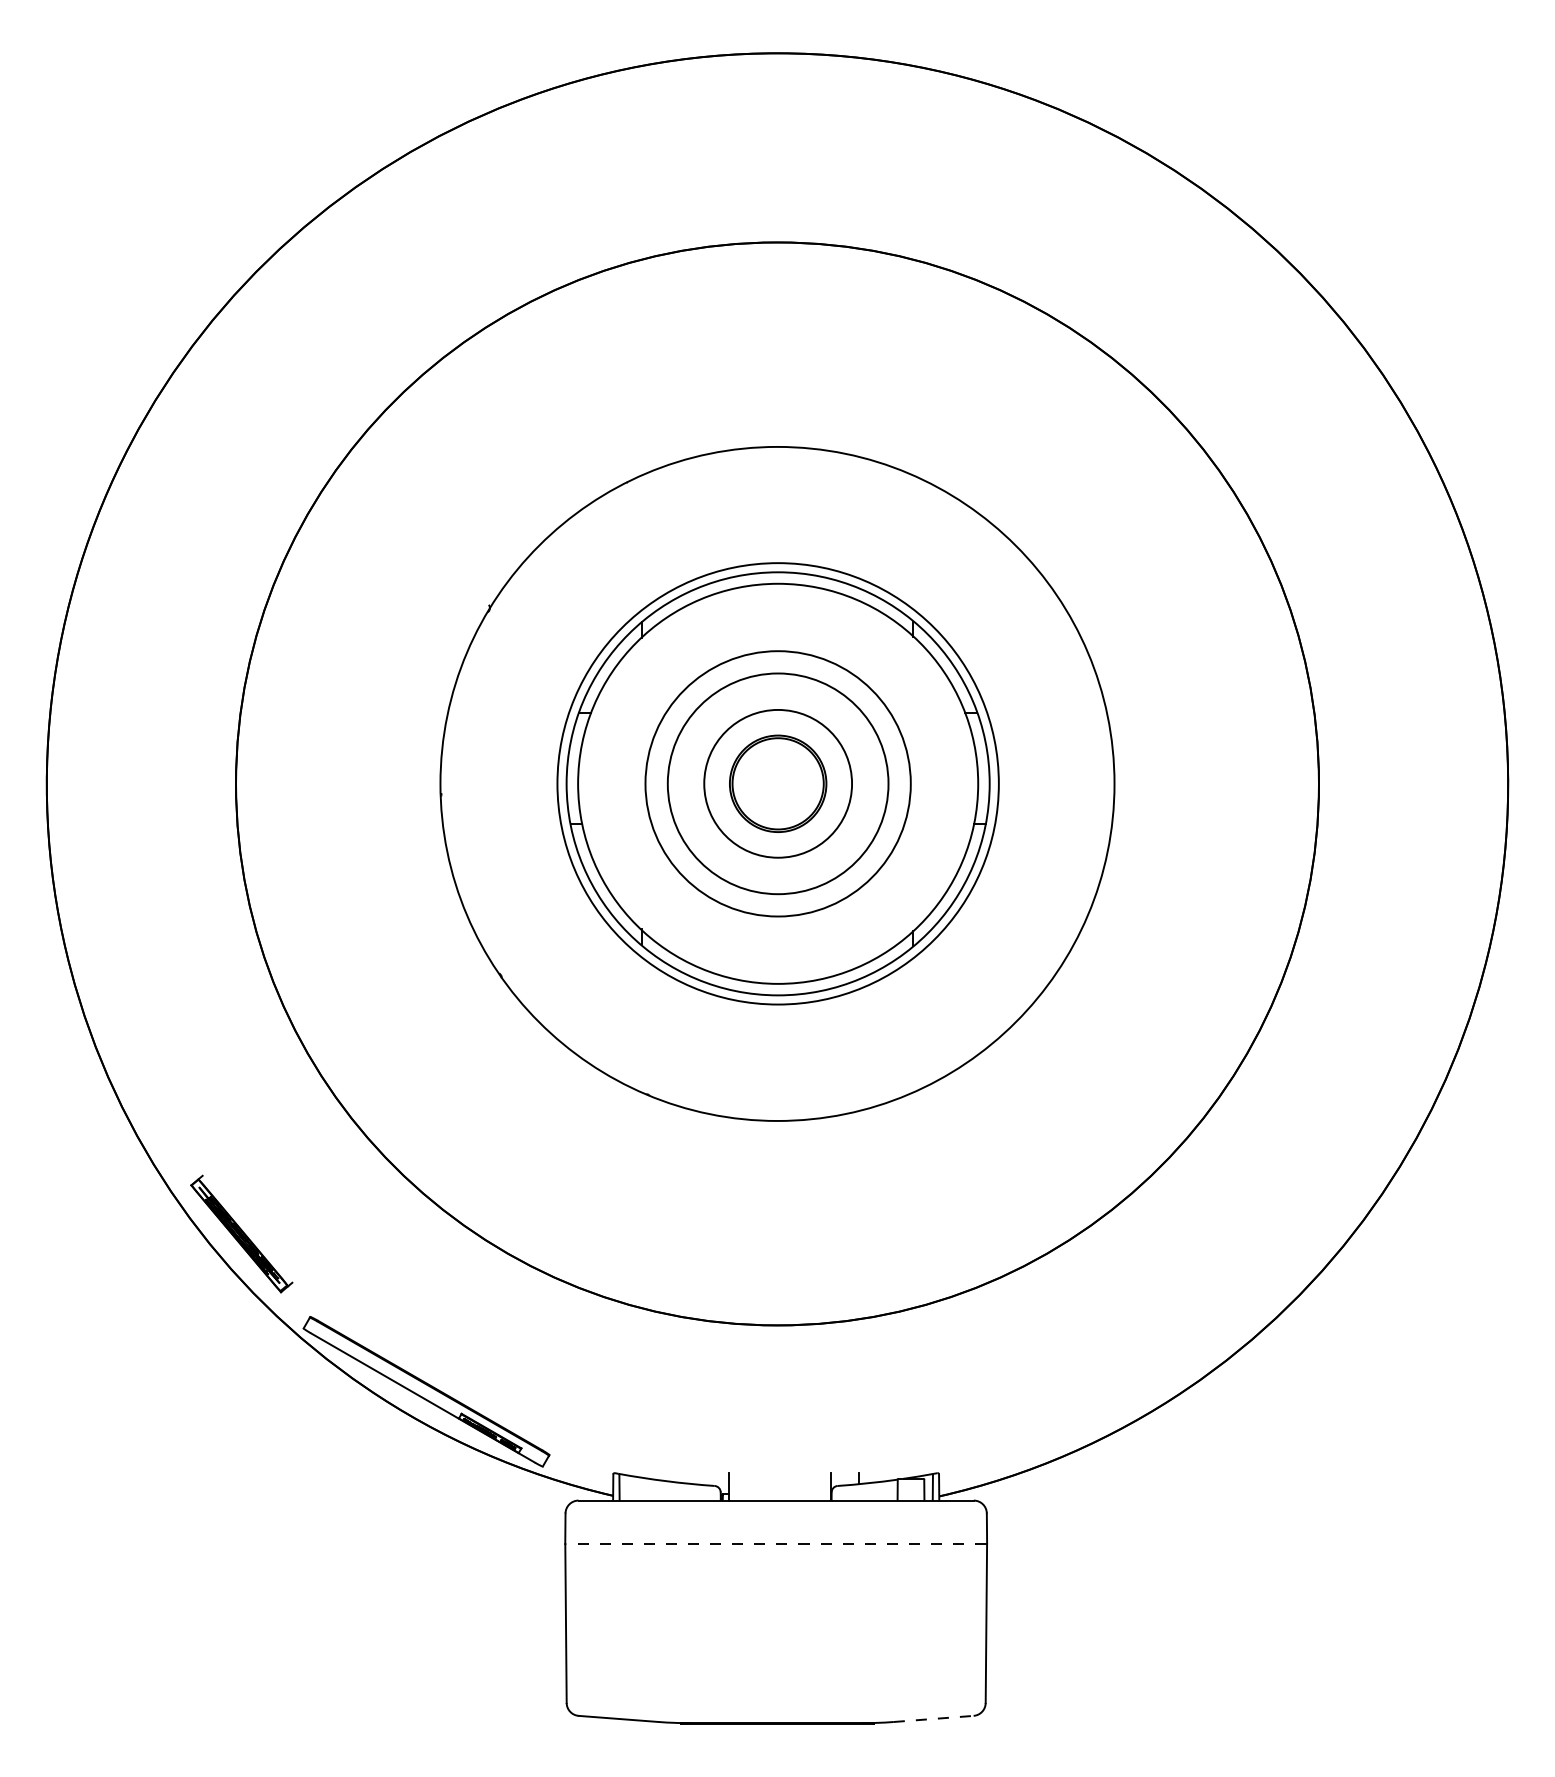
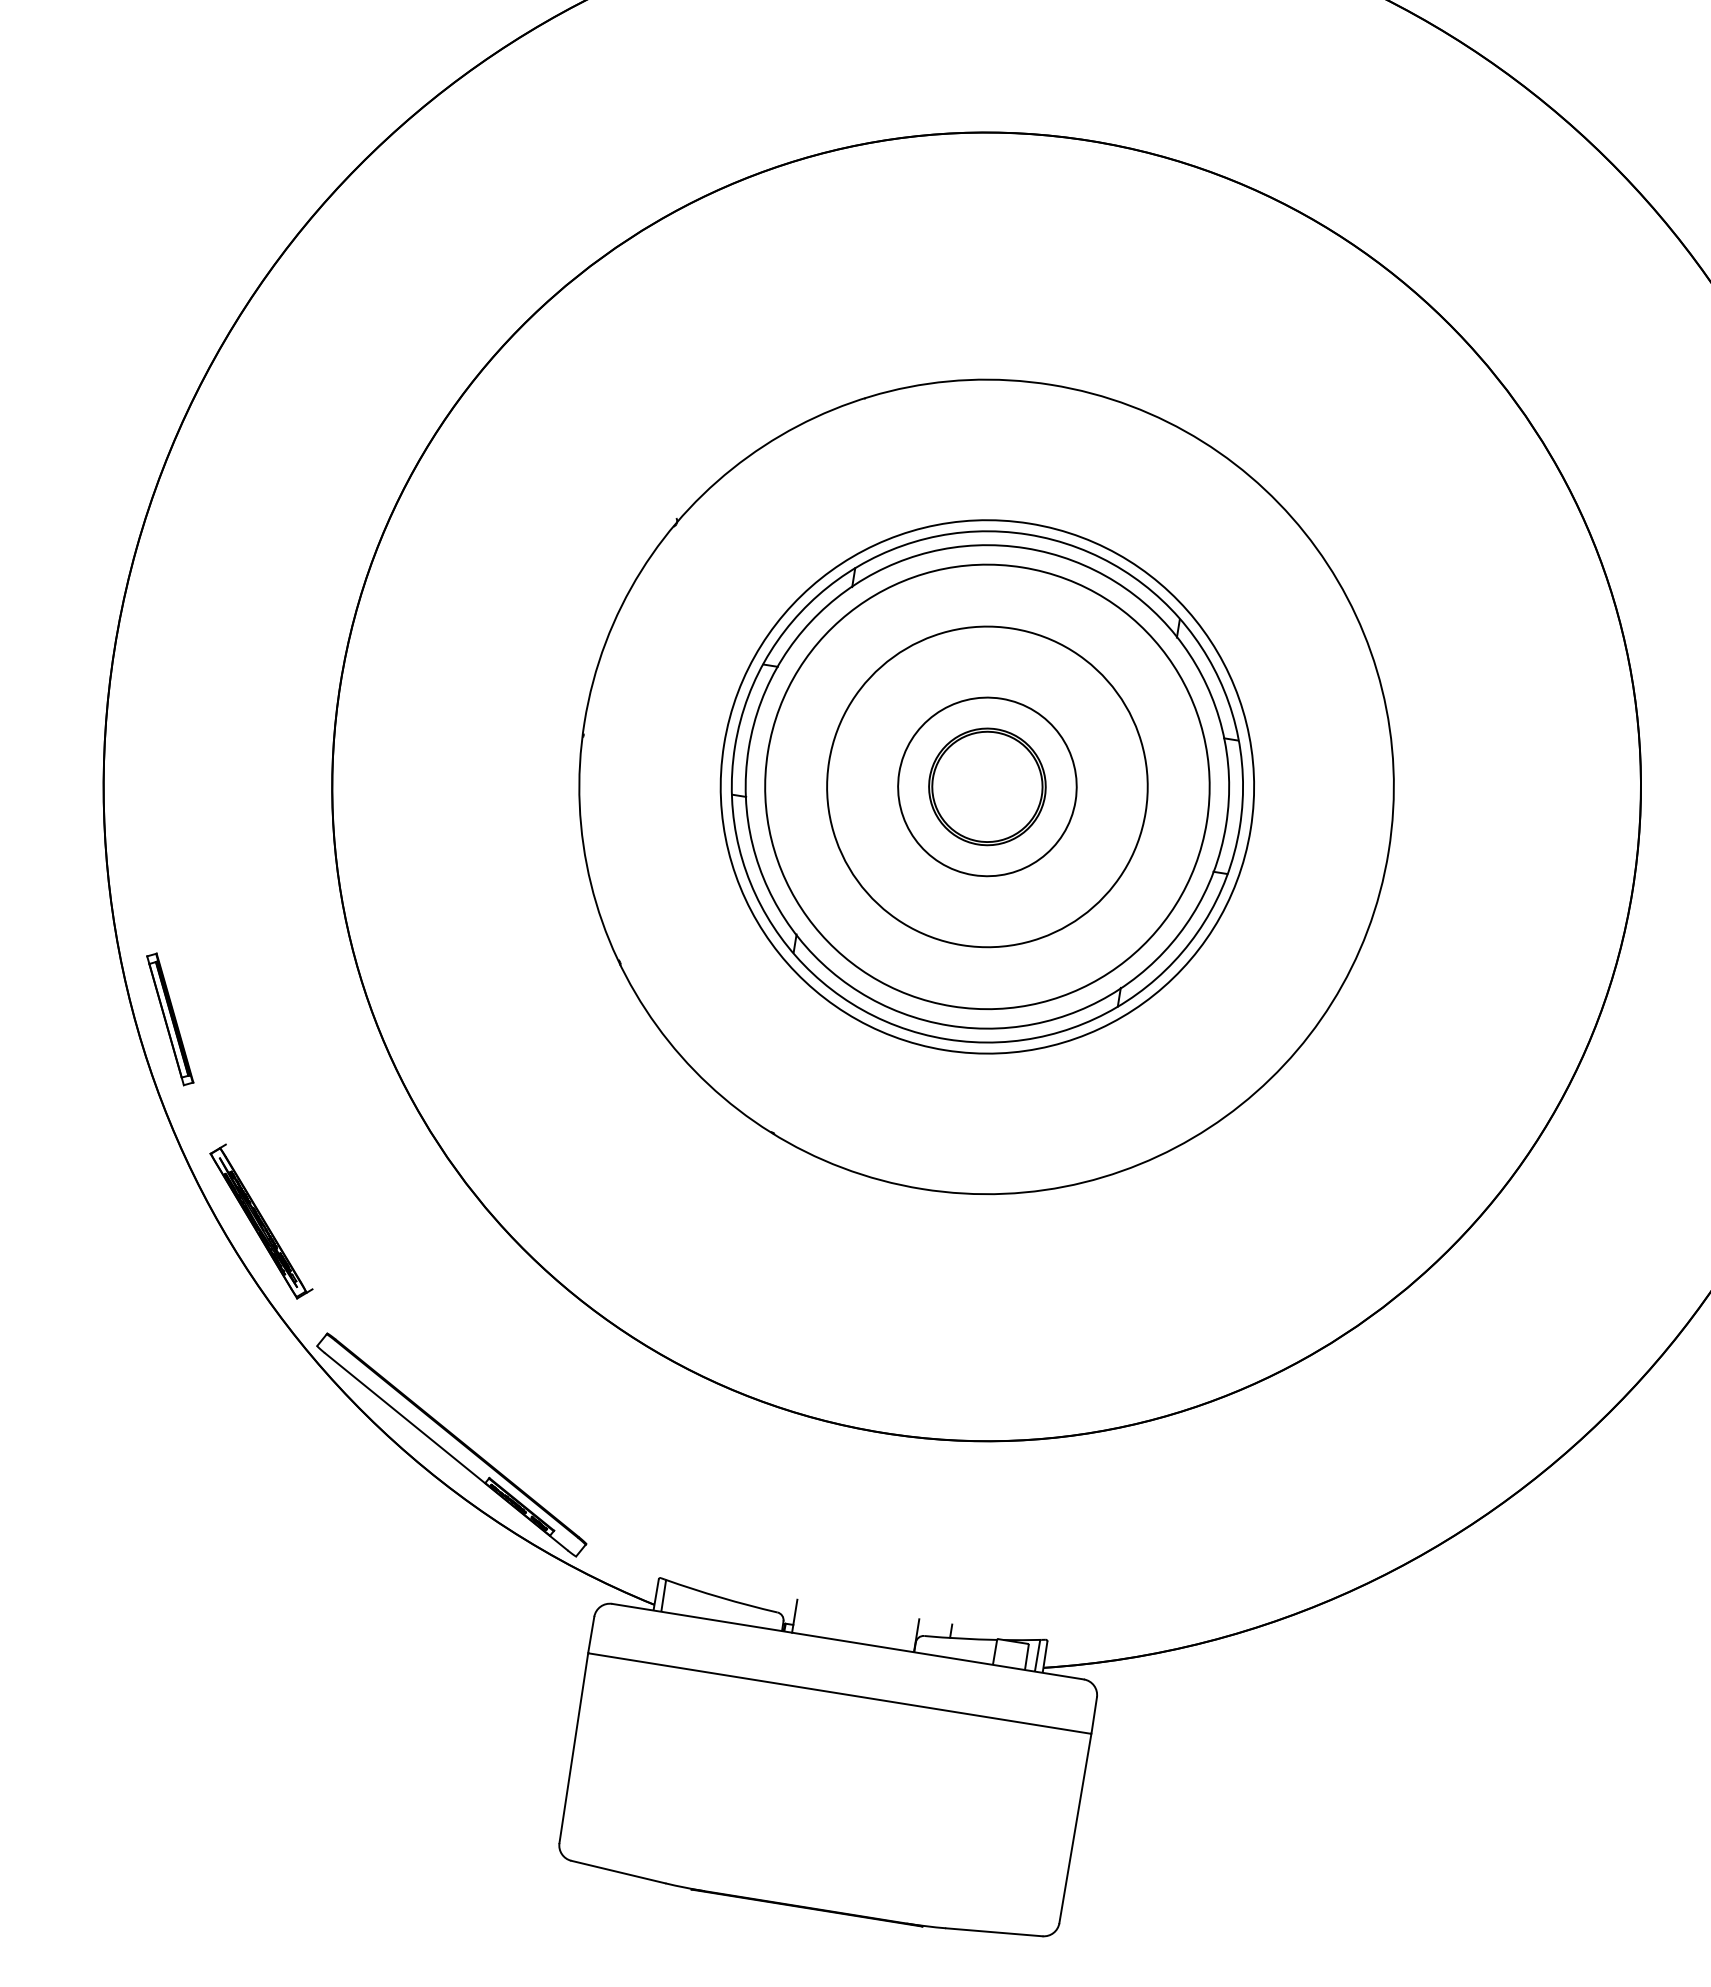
circle: (778, 783) -> (987, 786), size x1.67
part: (140, 1080) -> (169, 1018), added
line: (775, 1544) -> (838, 1693), dashed -> solid
line: (934, 1718) -> (995, 1931), dashed -> solid

